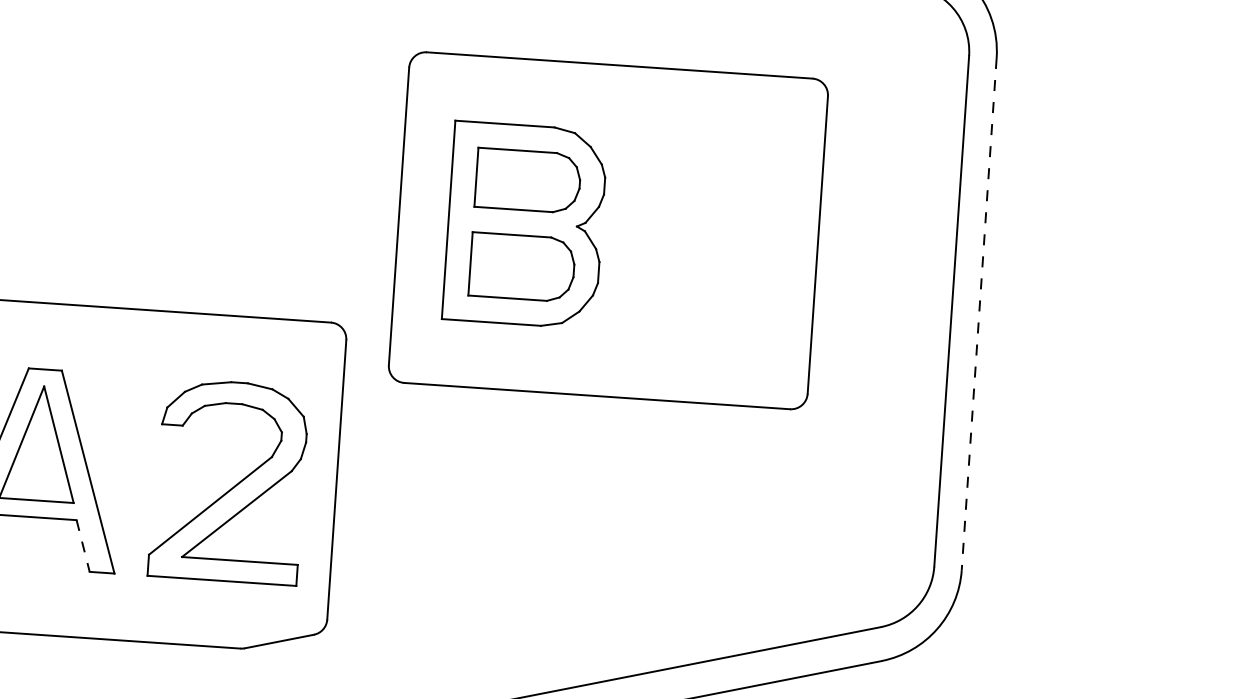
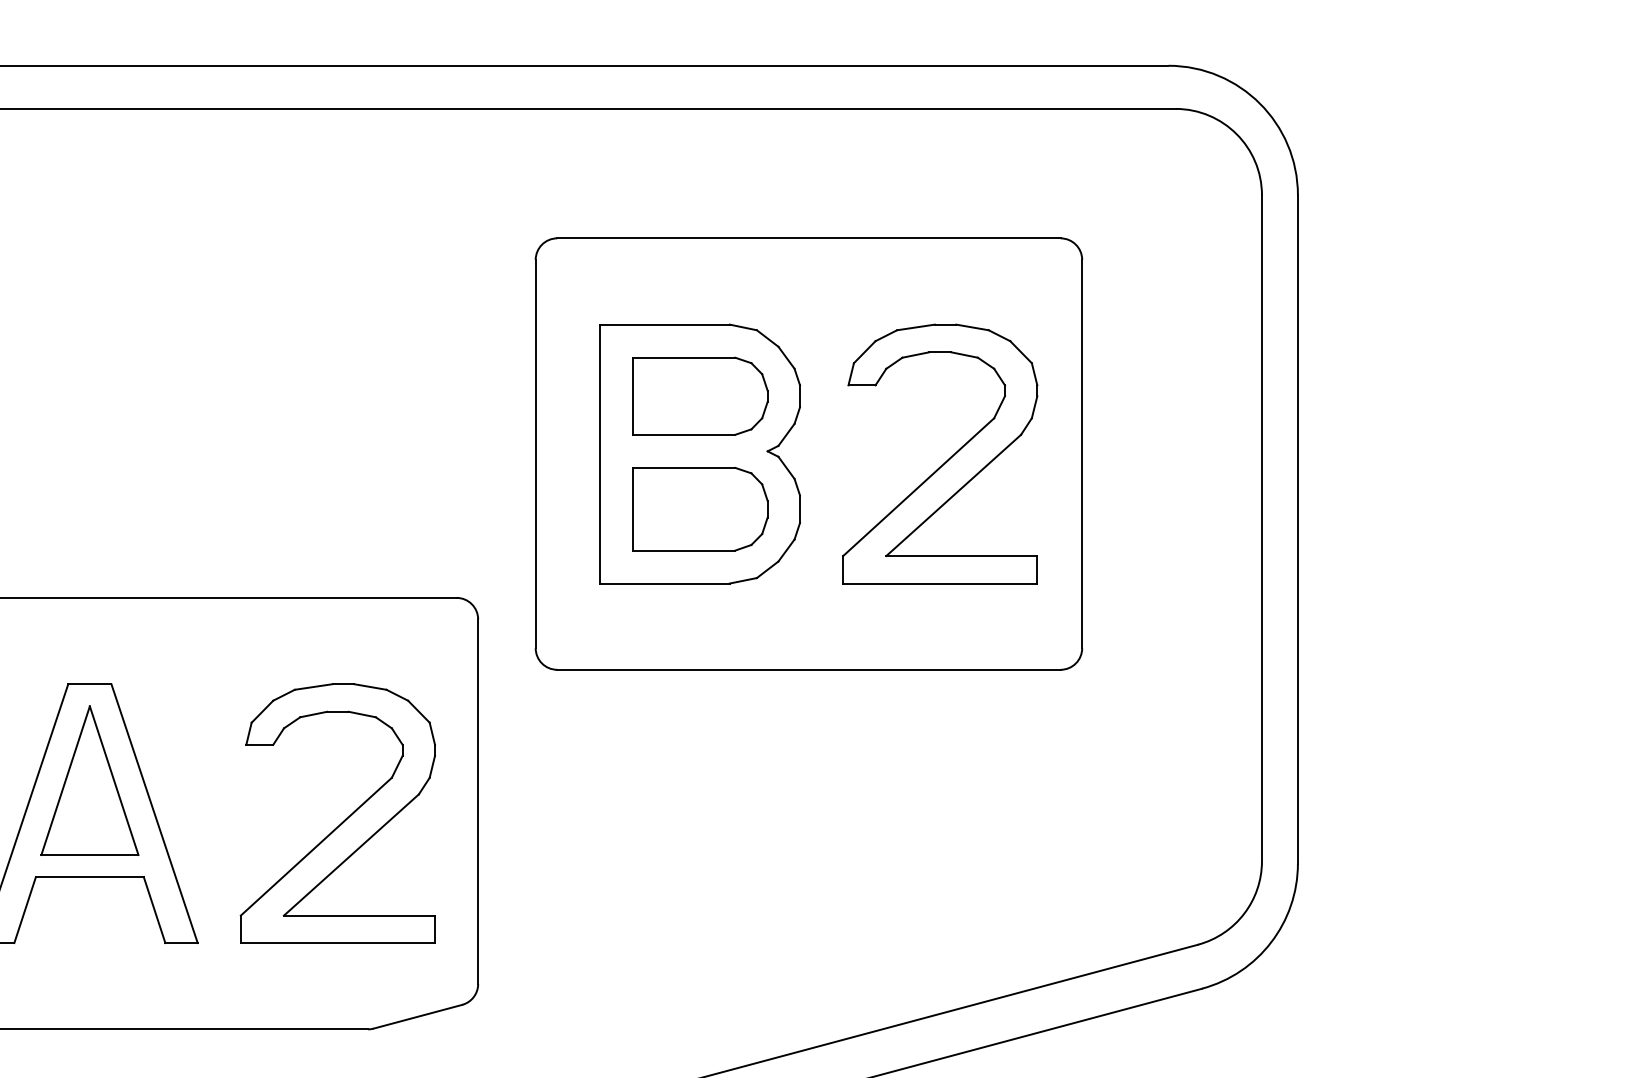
part: (714, 242) -> (947, 459), added
line: (978, 314) -> (1297, 529), dashed -> solid
line: (83, 546) -> (154, 910), dashed -> solid

